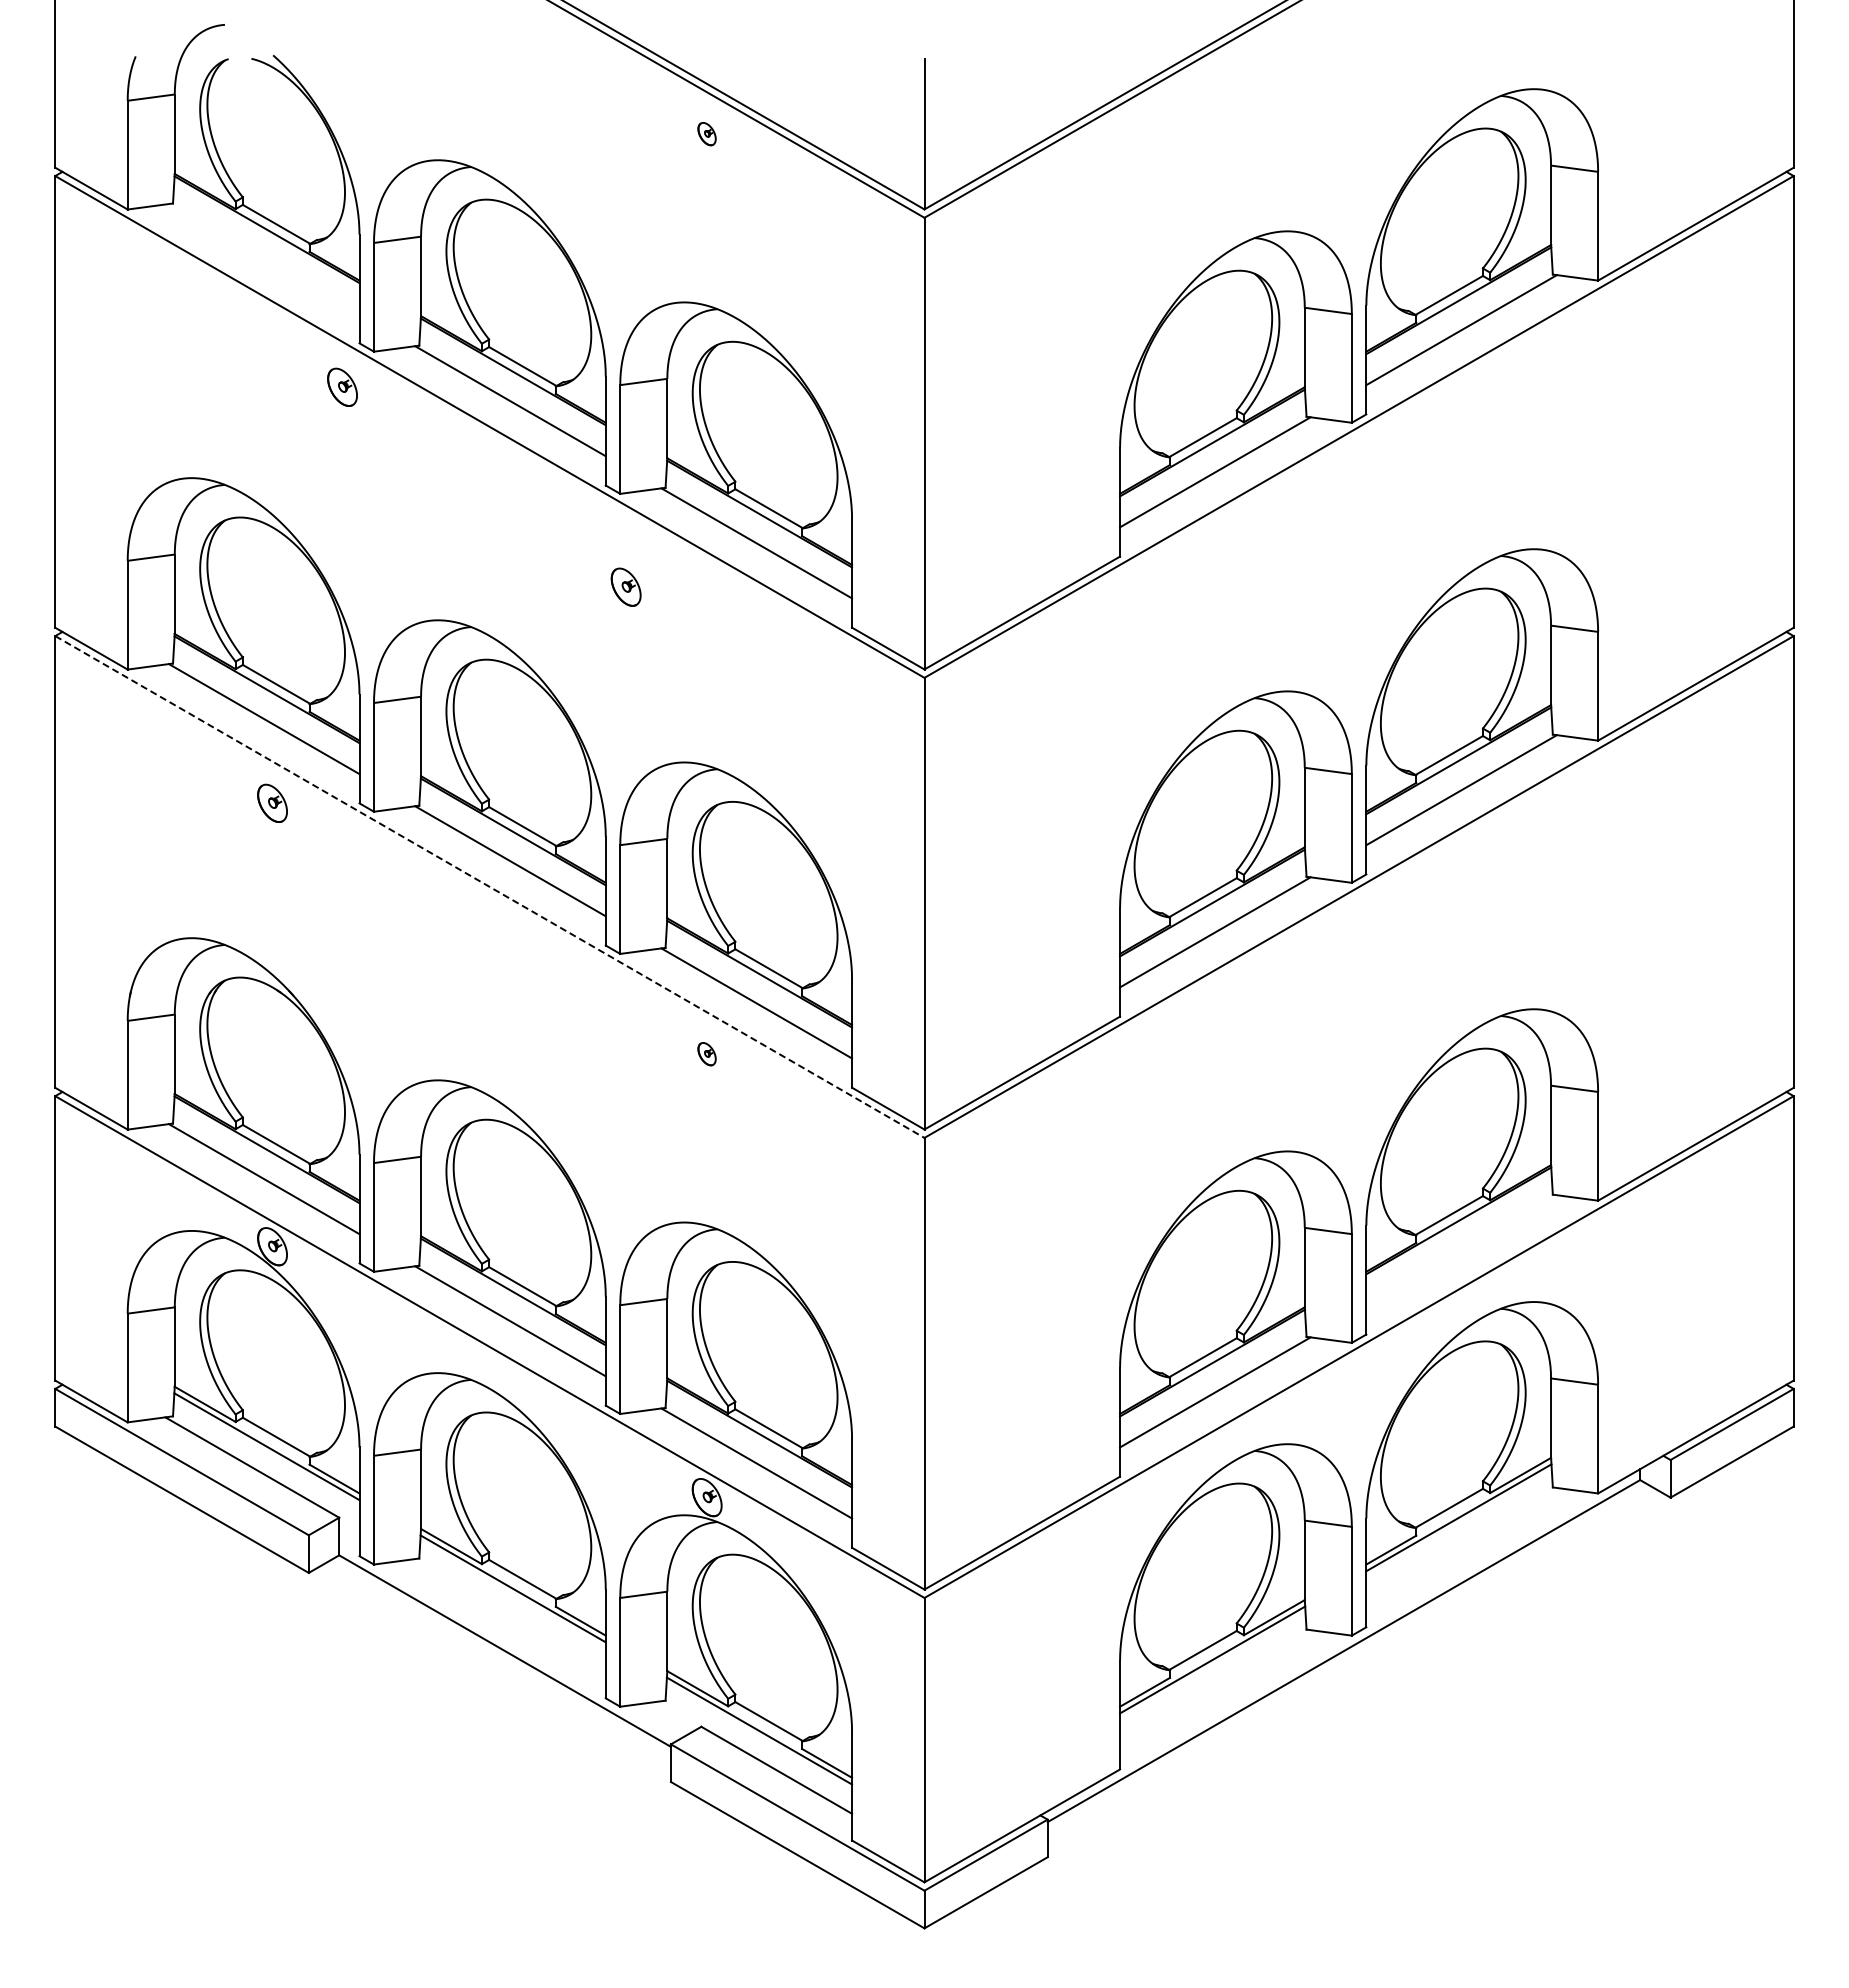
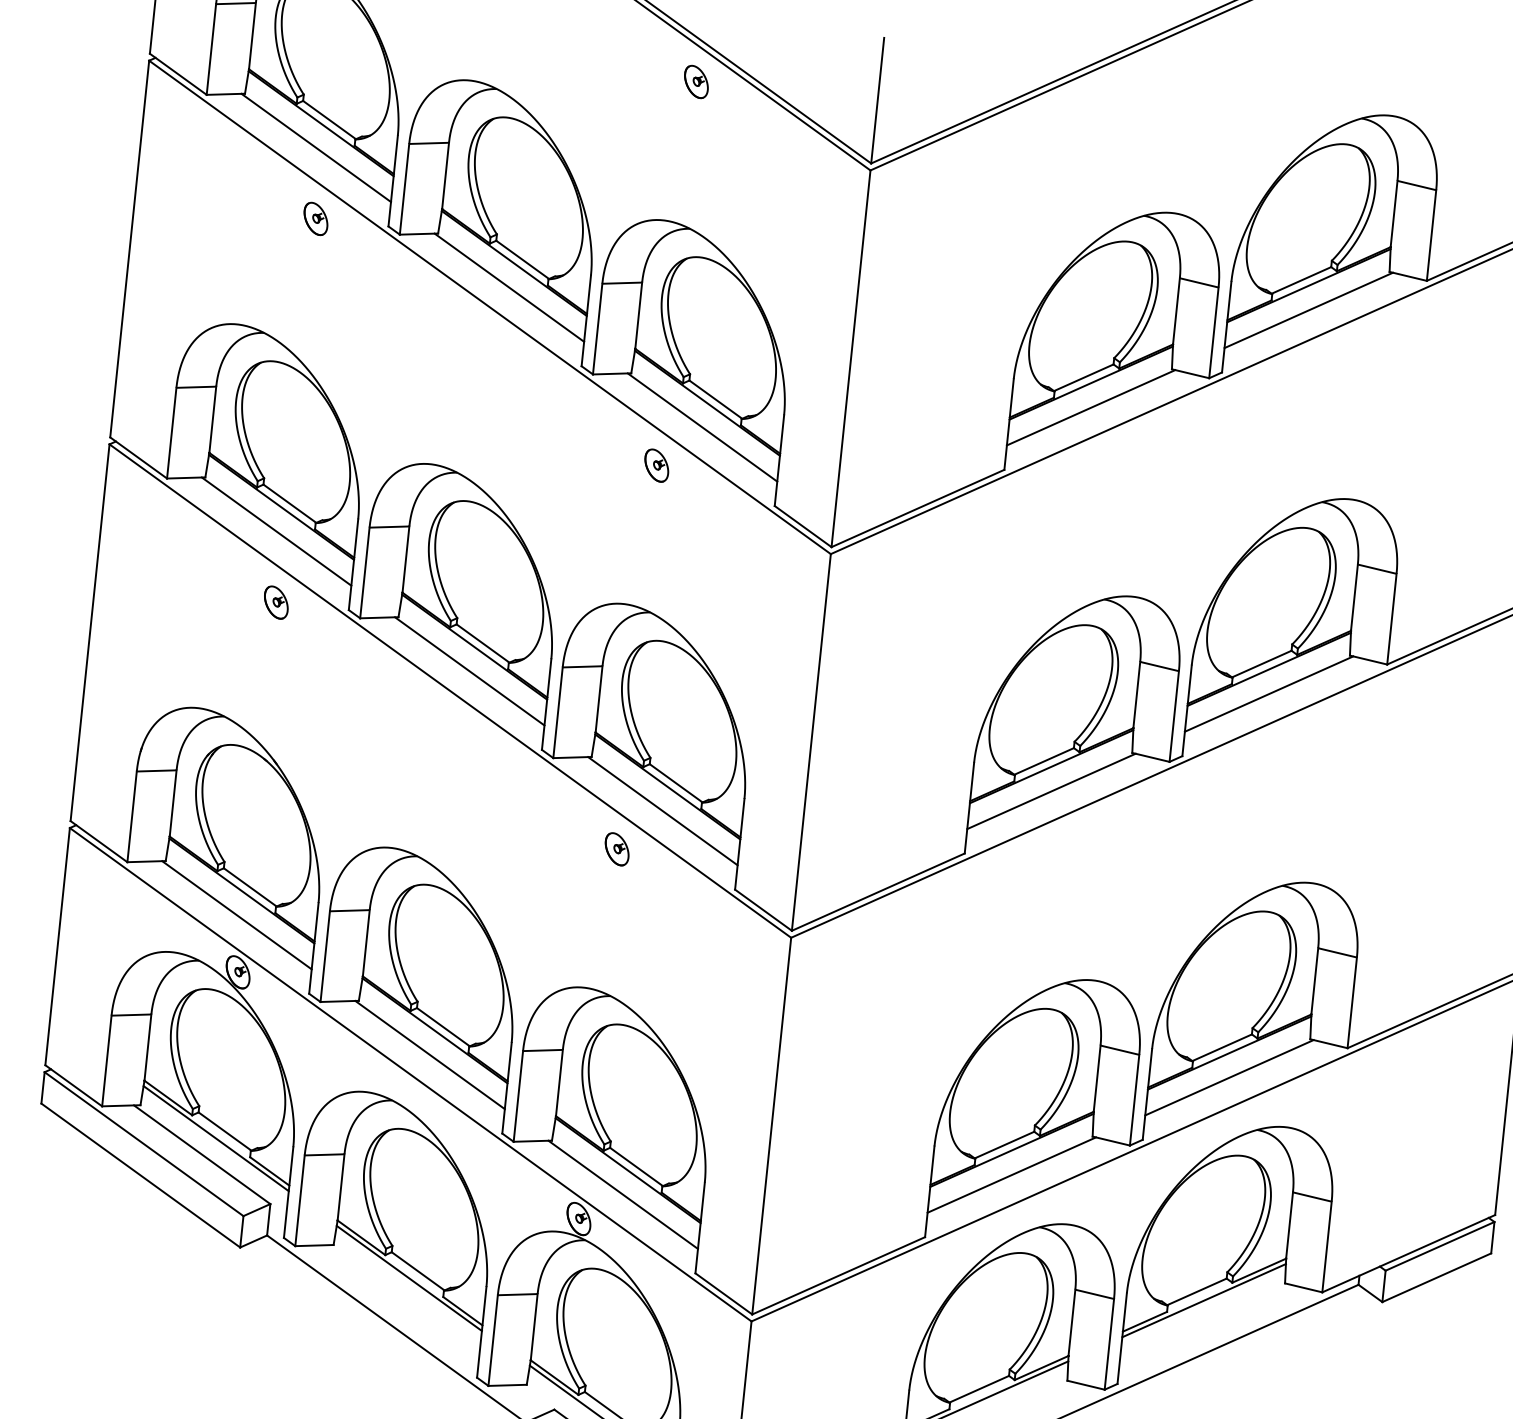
part: (706, 133) -> (695, 81), size x1.67
line: (263, 259) -> (315, 148), added
part: (342, 386) -> (316, 218), moved
part: (625, 586) -> (656, 464), moved
line: (489, 887) -> (450, 691), dashed -> solid
part: (706, 1053) -> (616, 848), size x1.67
line: (1461, 1250) -> (1229, 1077), added

